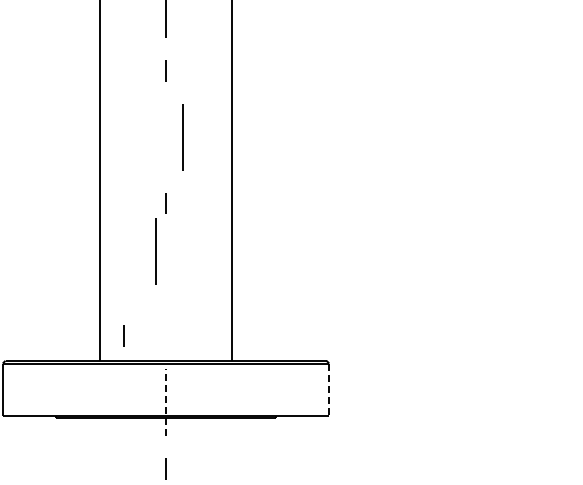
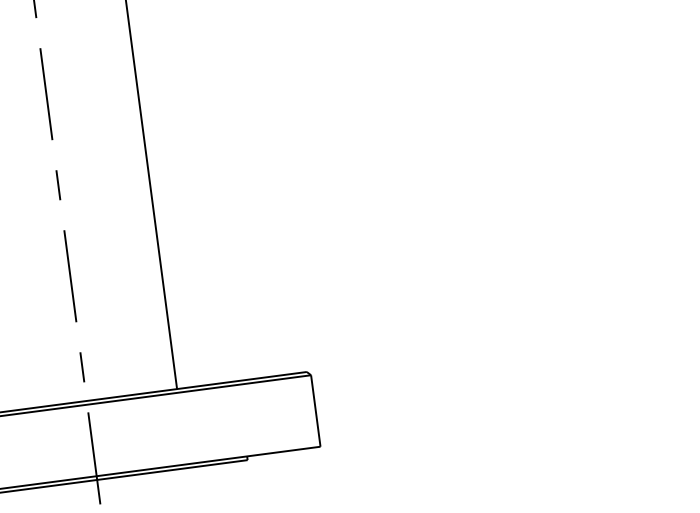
line: (182, 137) -> (45, 94), moved
line: (155, 251) -> (69, 275), moved
line: (123, 335) -> (81, 366), moved
line: (329, 390) -> (316, 412), dashed -> solid
line: (166, 402) -> (94, 458), dashed -> solid

